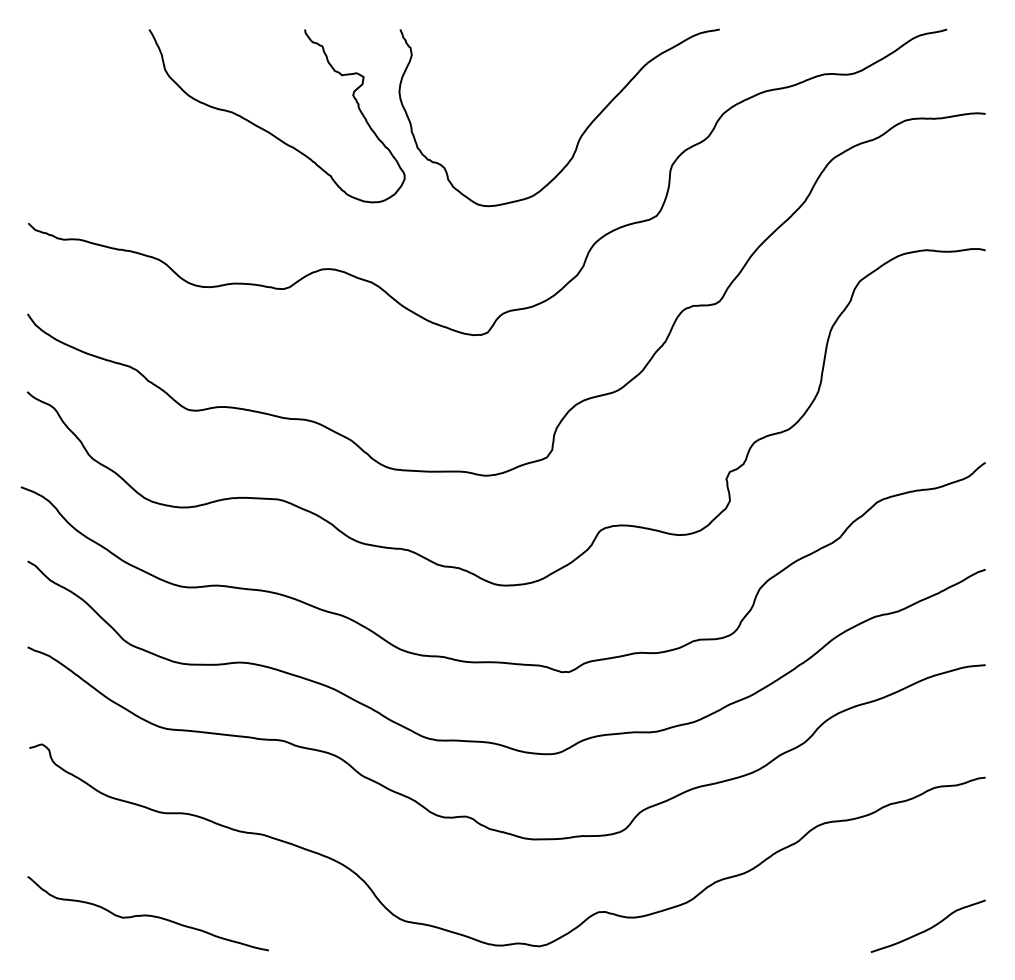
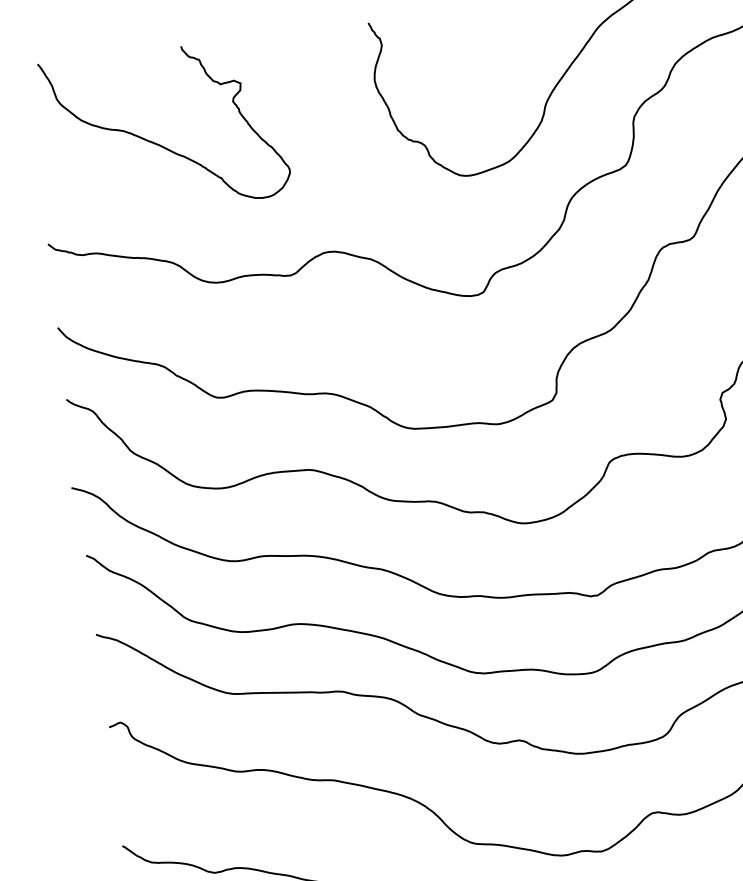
curve: (269, 131) -> (160, 144), moved

